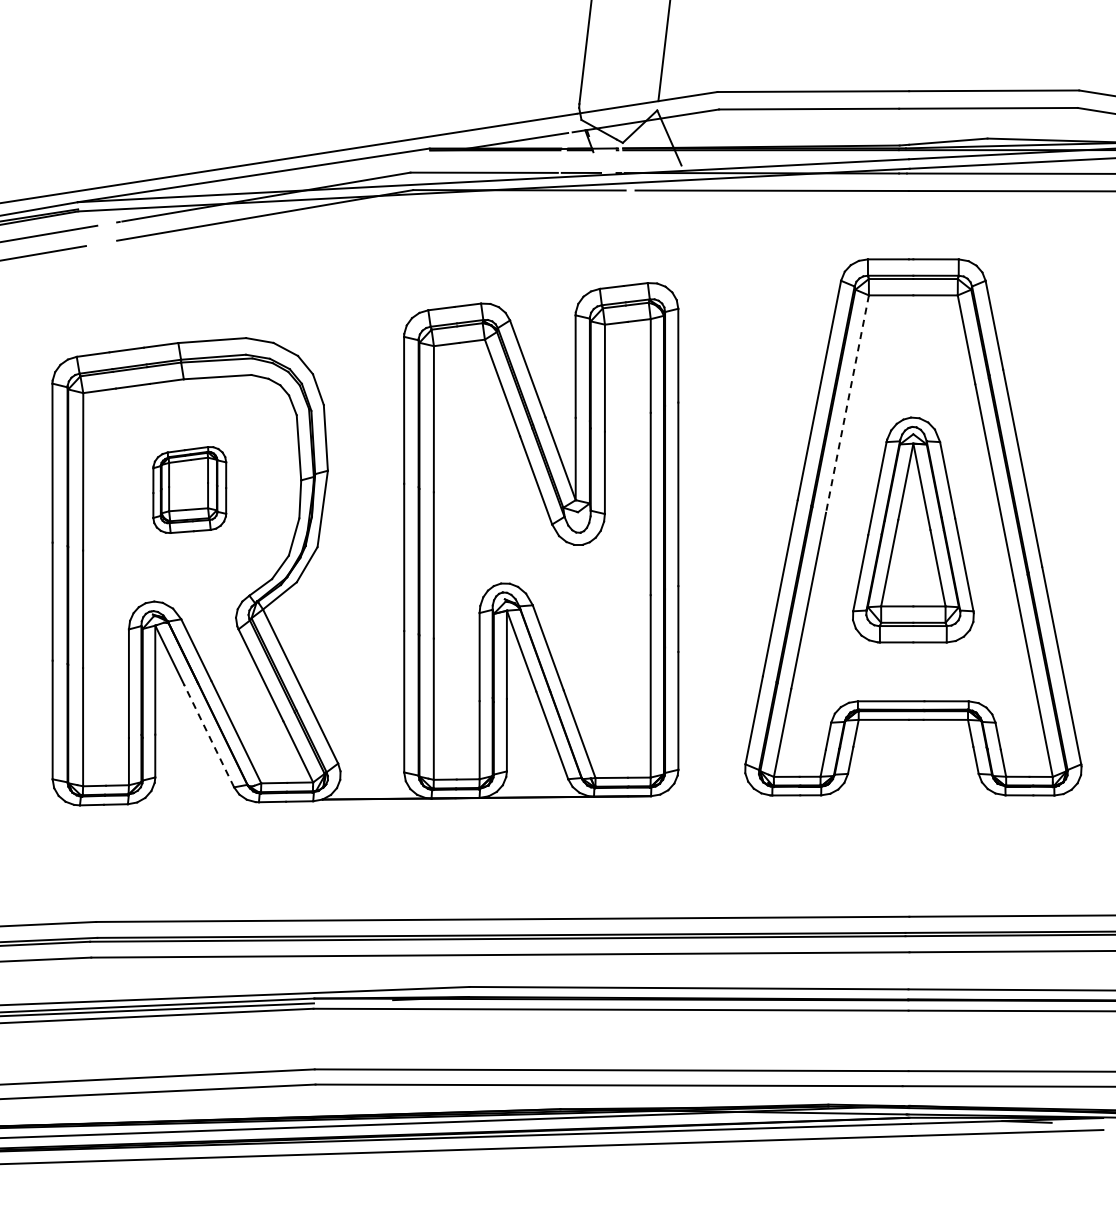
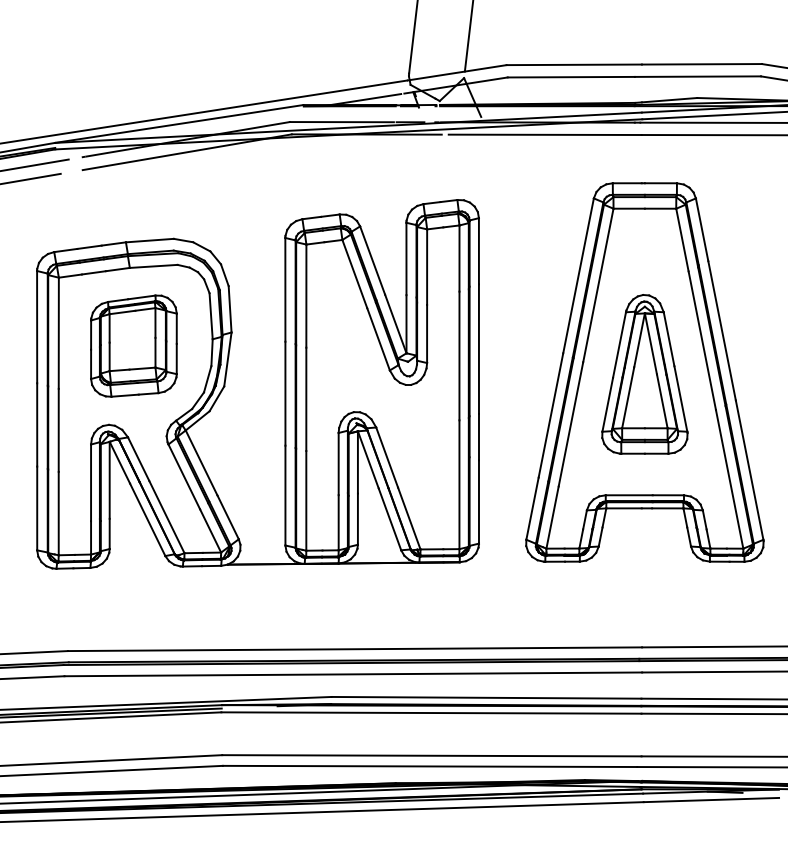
line: (847, 404) -> (598, 285), dashed -> solid
part: (189, 489) -> (133, 345), size x1.67
line: (208, 735) -> (147, 519), dashed -> solid

